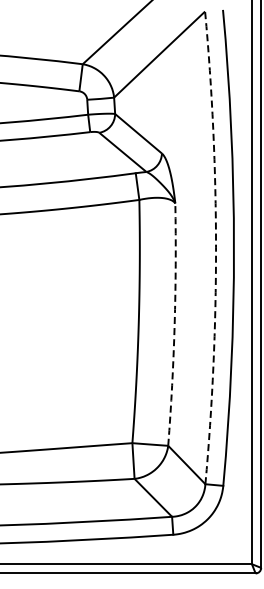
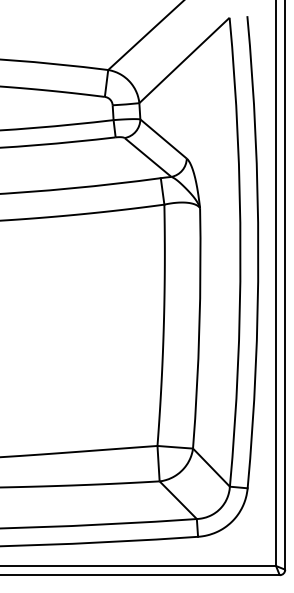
arc: (216, 248) -> (240, 252), dashed -> solid
arc: (174, 324) -> (199, 328), dashed -> solid

